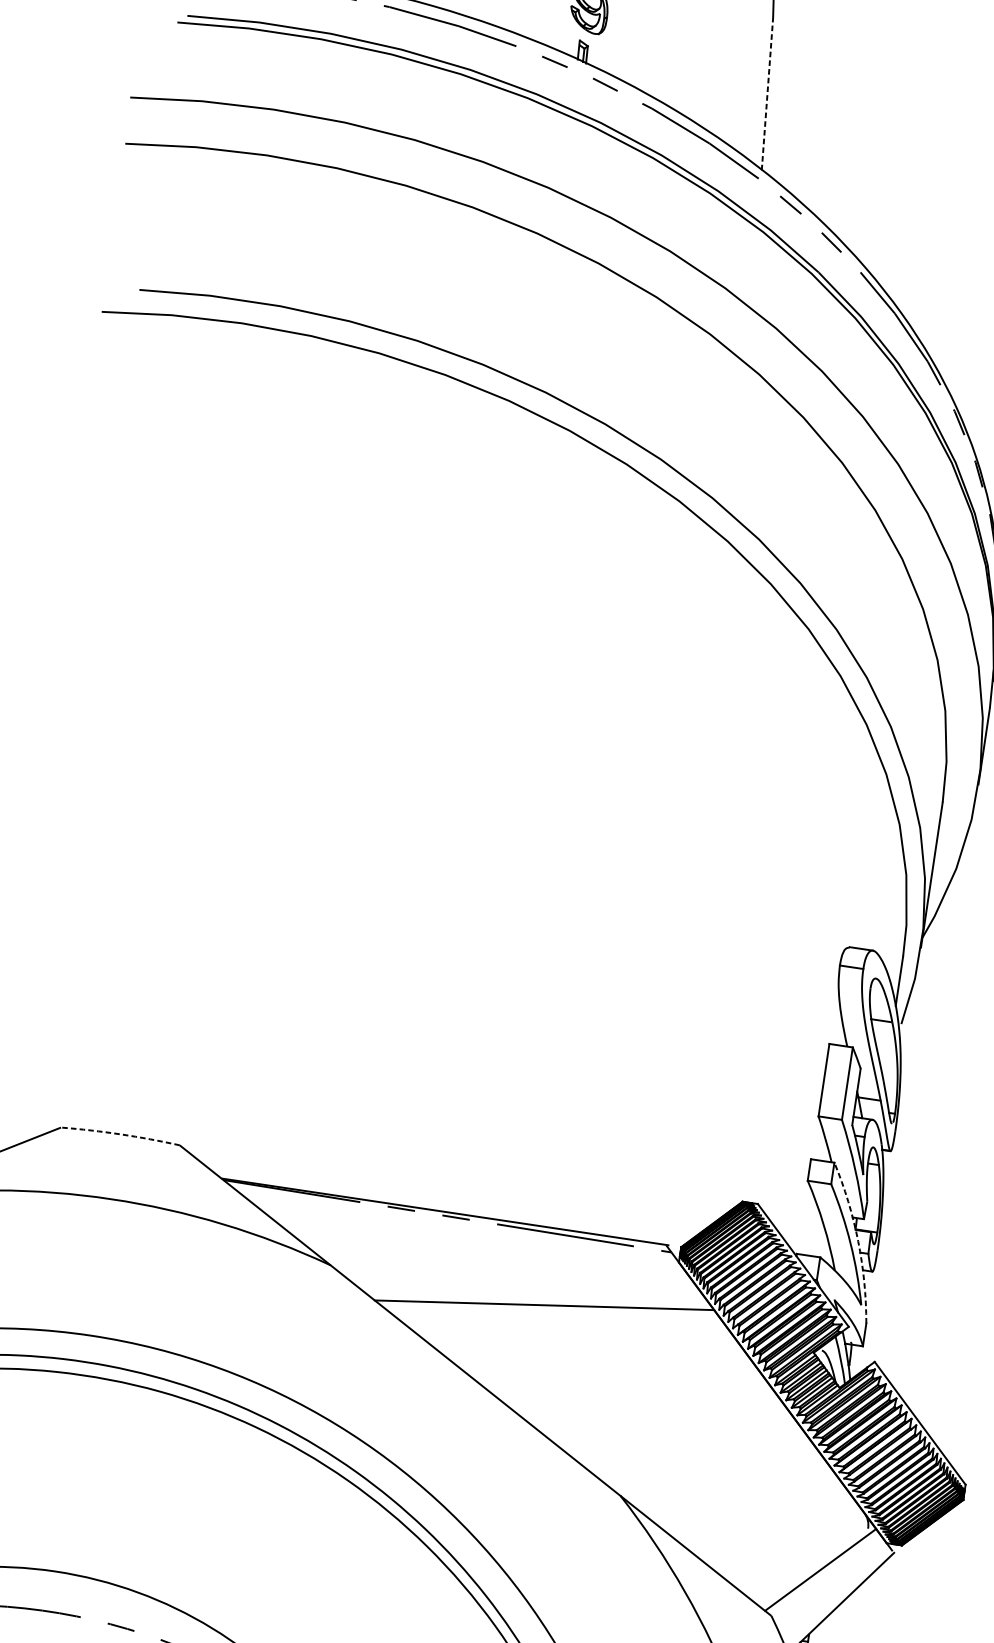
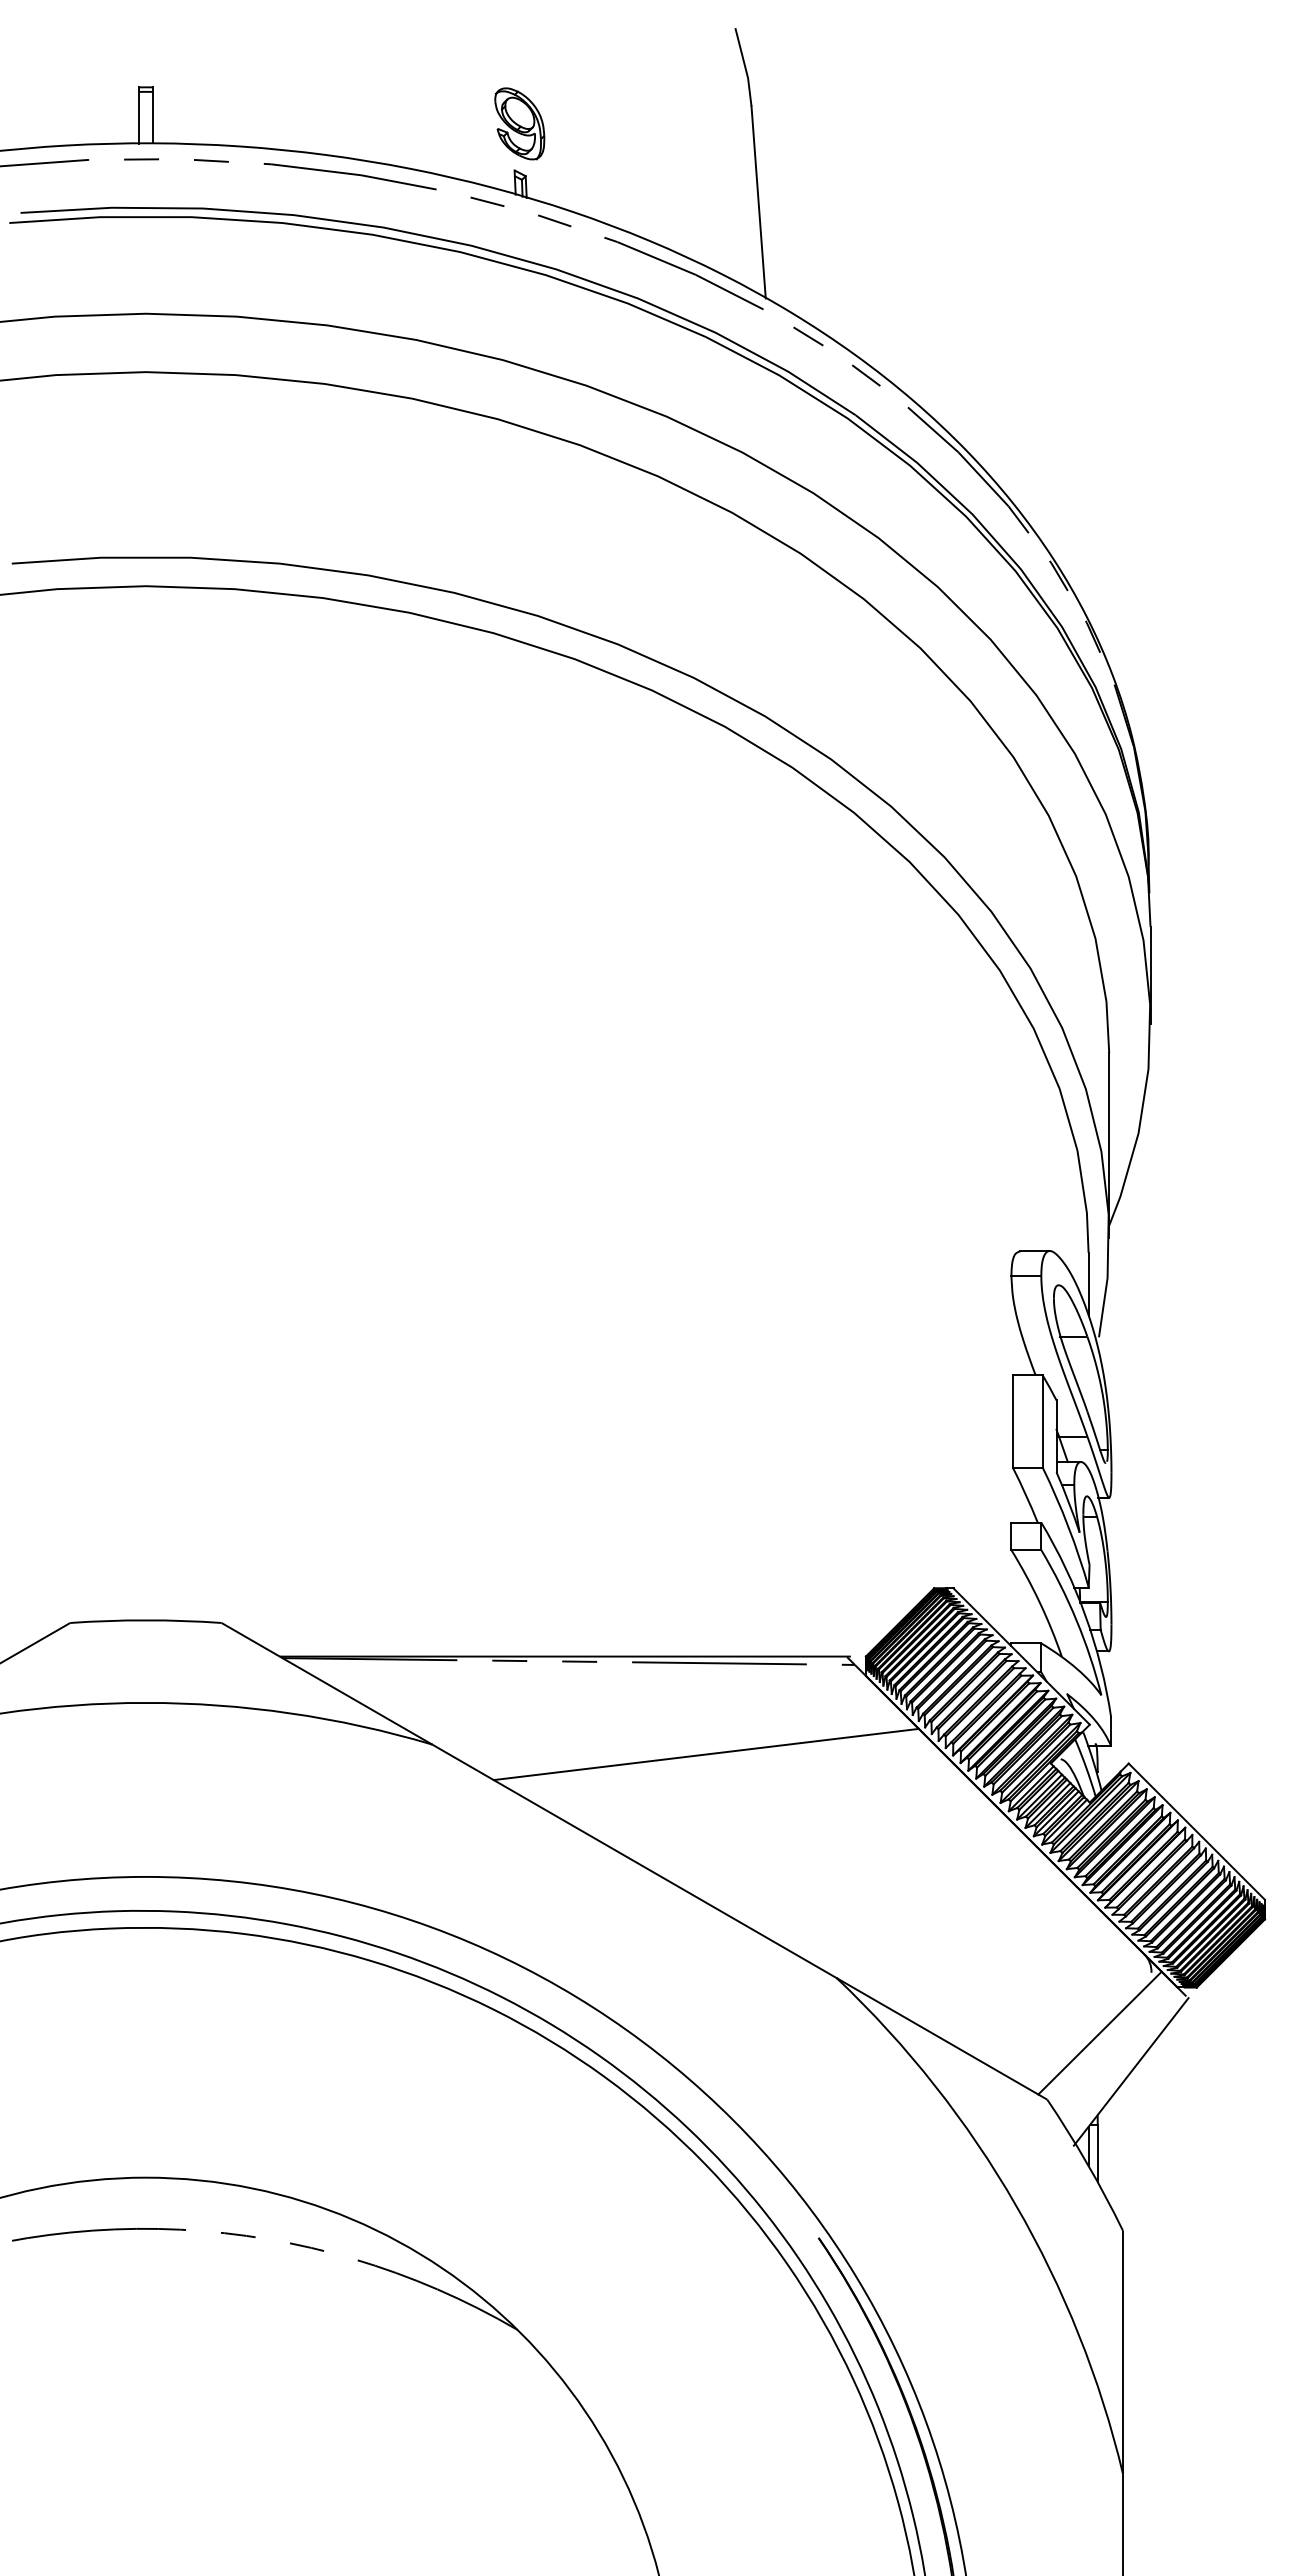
line: (767, 93) -> (758, 201), dashed -> solid
arc: (120, 1134) -> (145, 1620), dashed -> solid
arc: (858, 1241) -> (1085, 1616), dashed -> solid

